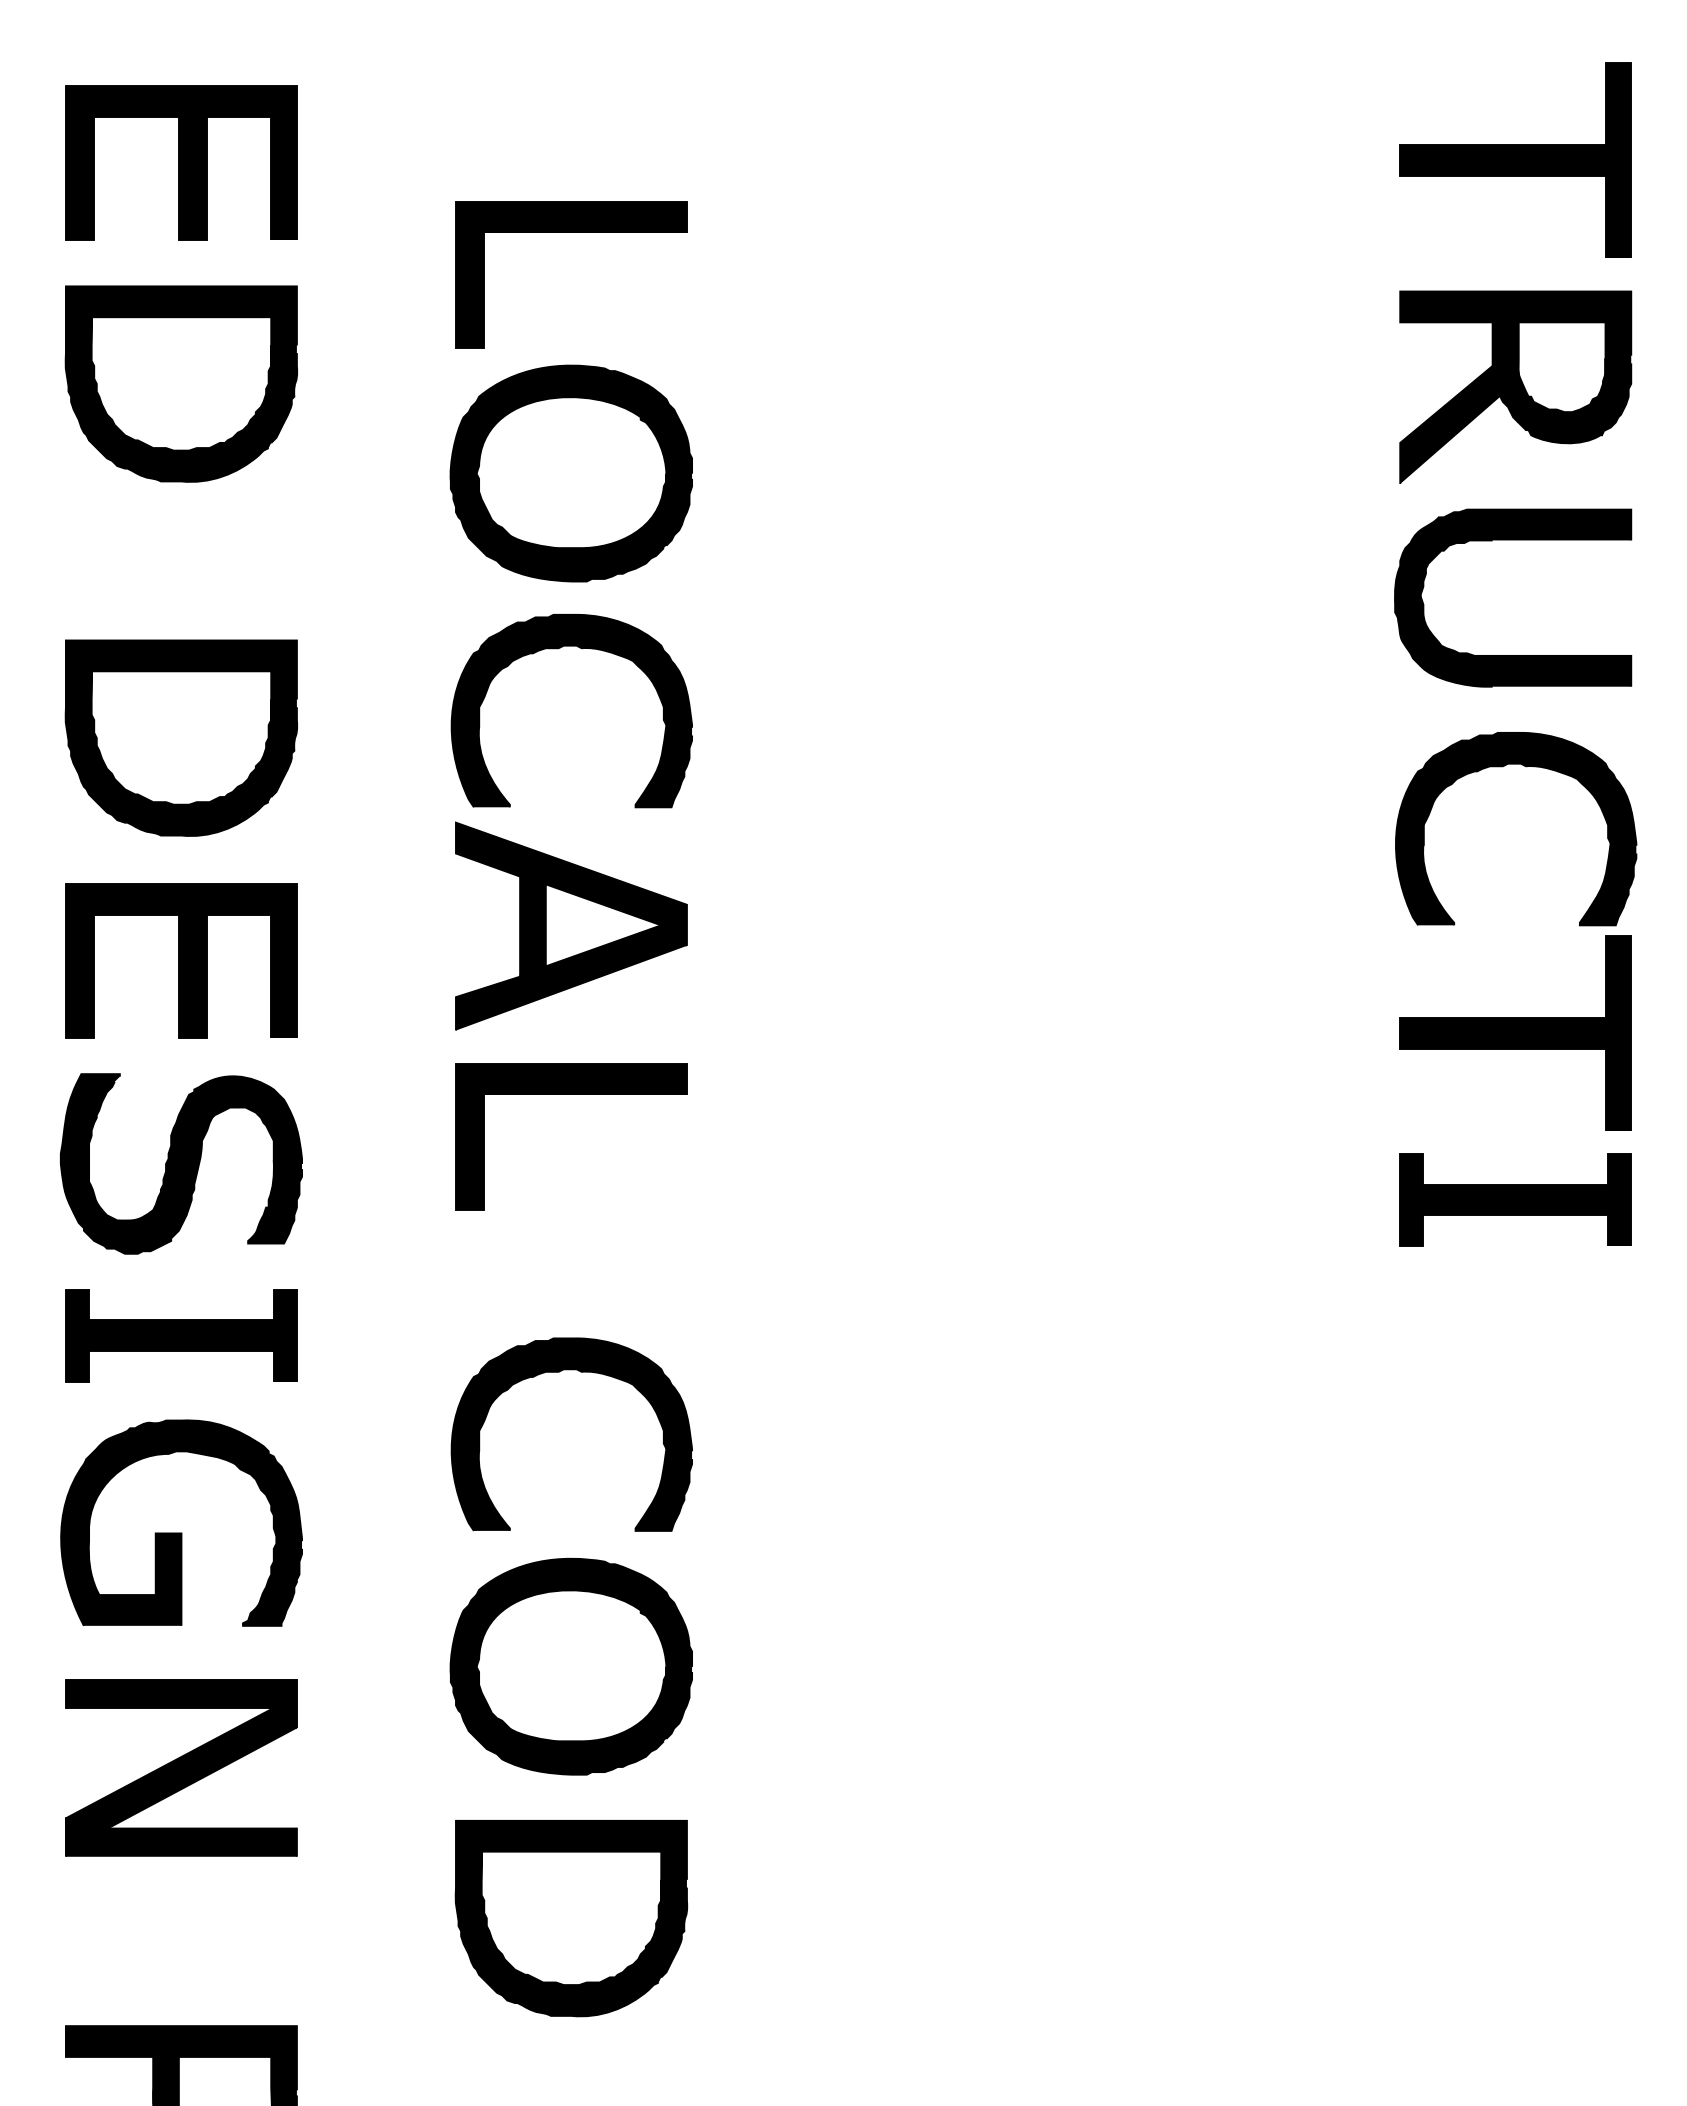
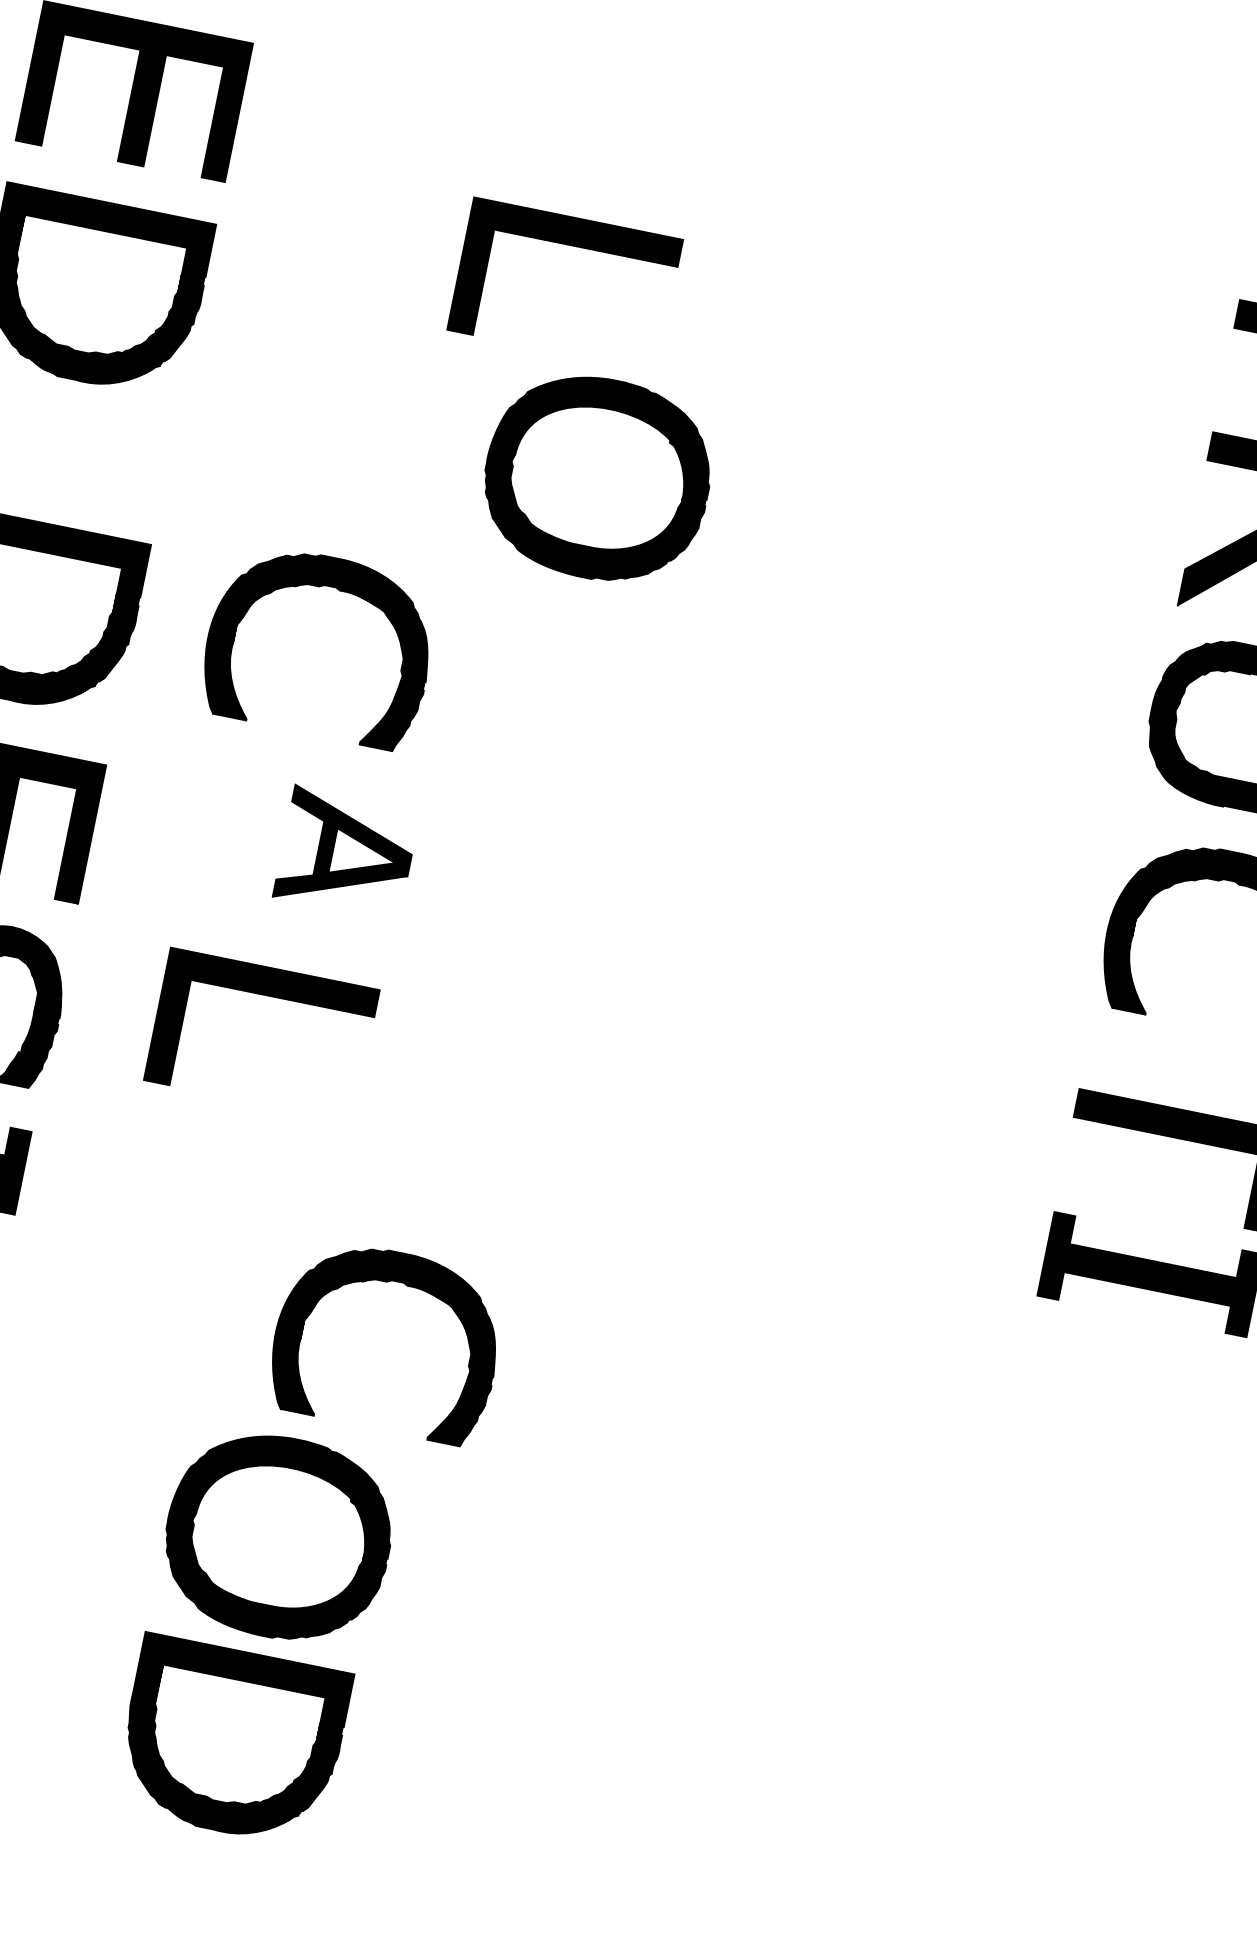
part: (571, 232) -> (573, 246), moved
part: (570, 473) -> (596, 478), moved
part: (558, 649) -> (319, 587), moved
part: (571, 925) -> (346, 853), size x0.6
part: (571, 1094) -> (269, 996), moved
part: (580, 1372) -> (406, 1286), moved
part: (570, 1666) -> (277, 1536), moved
part: (571, 1918) -> (232, 1741), moved

